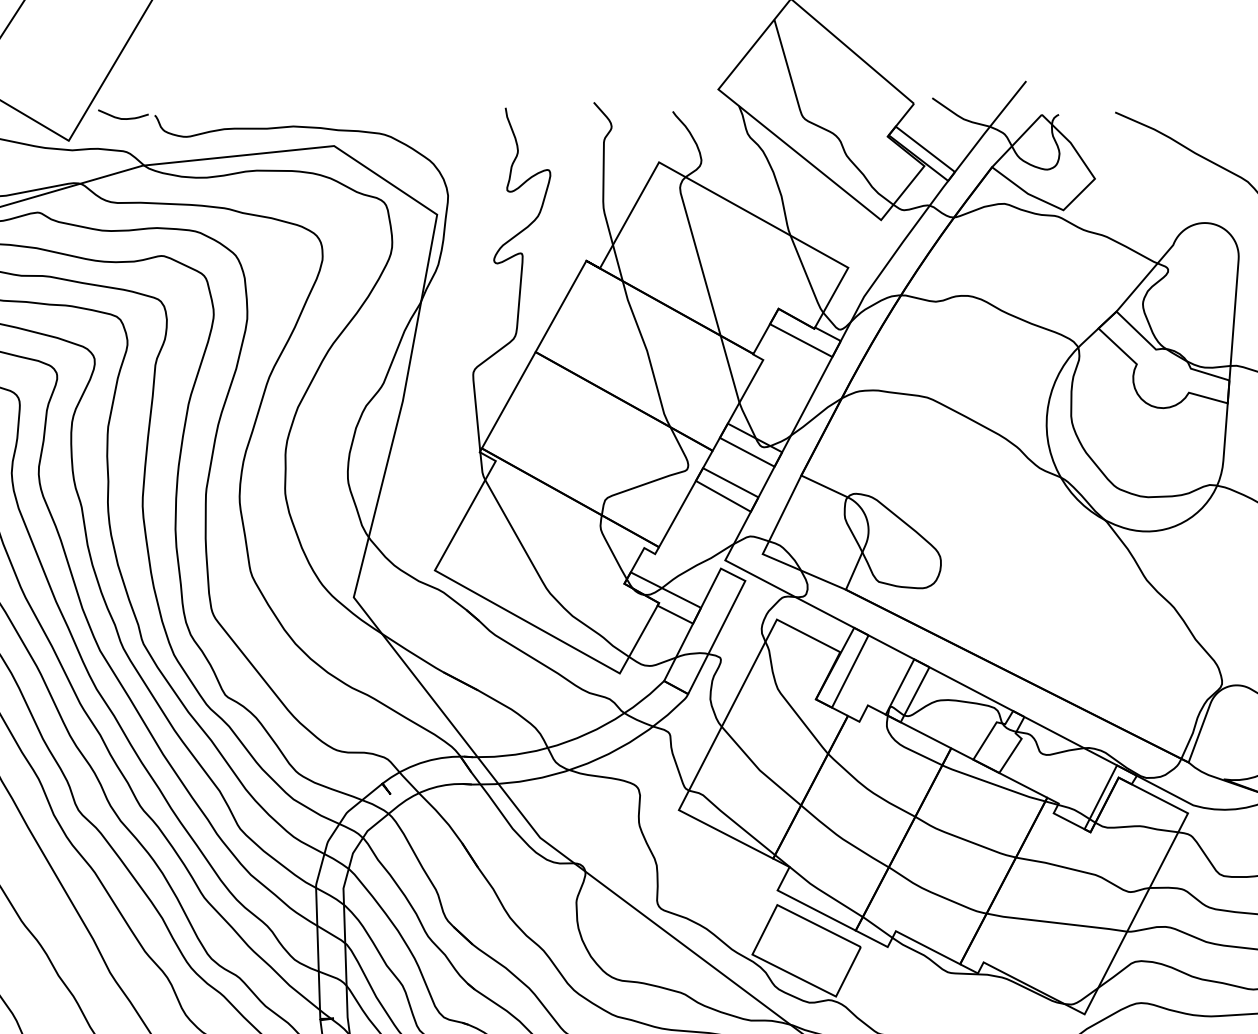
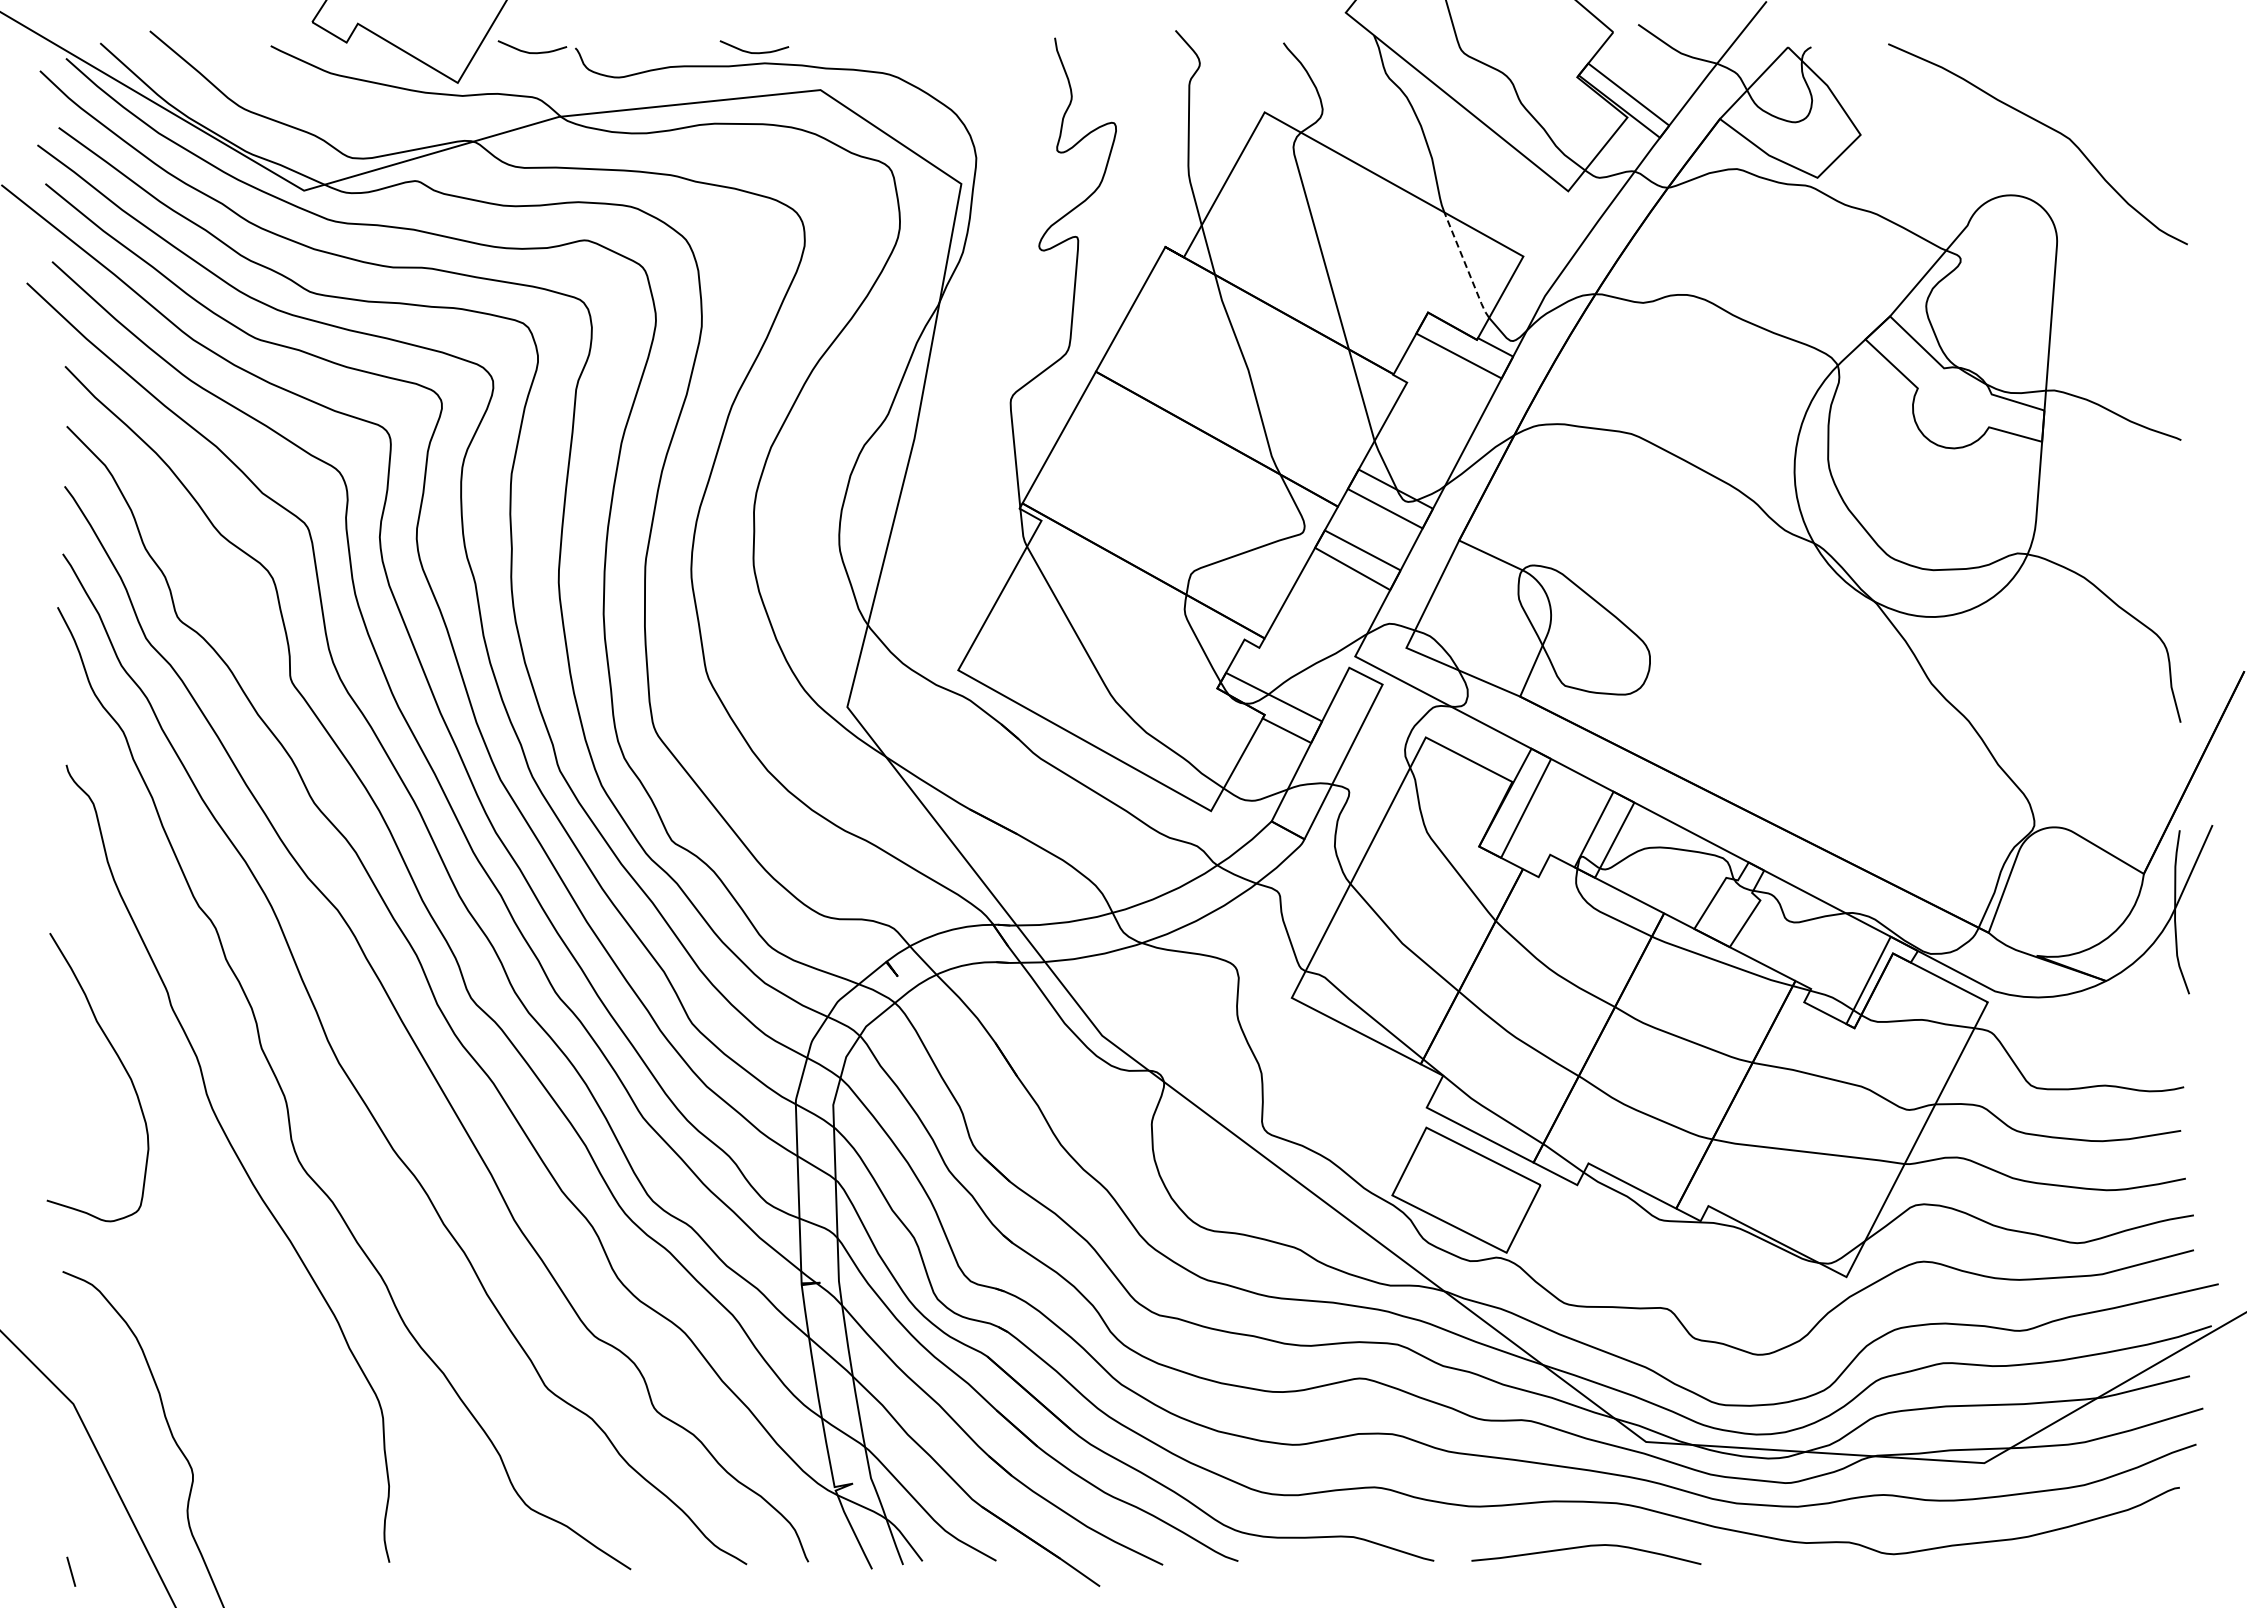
curve: (285, 118) -> (754, 52), added
line: (806, 275) -> (1466, 266), solid -> dashed

